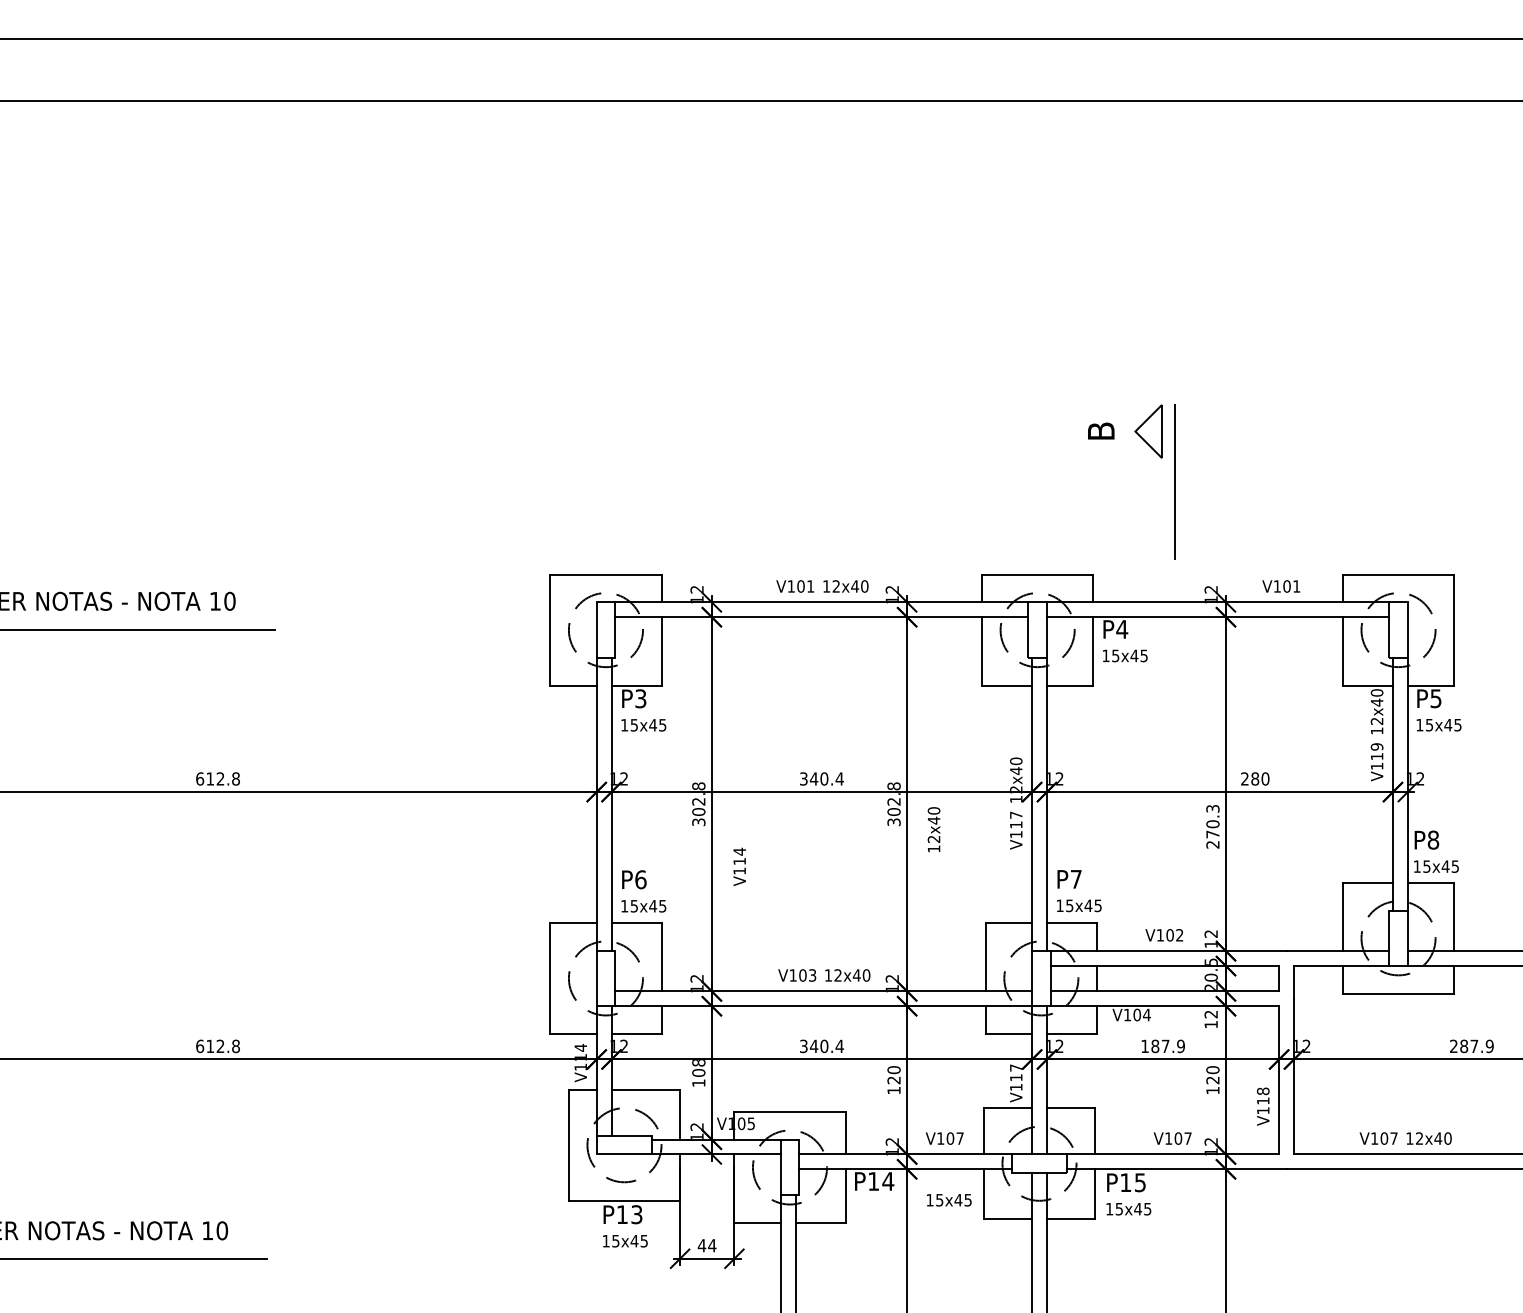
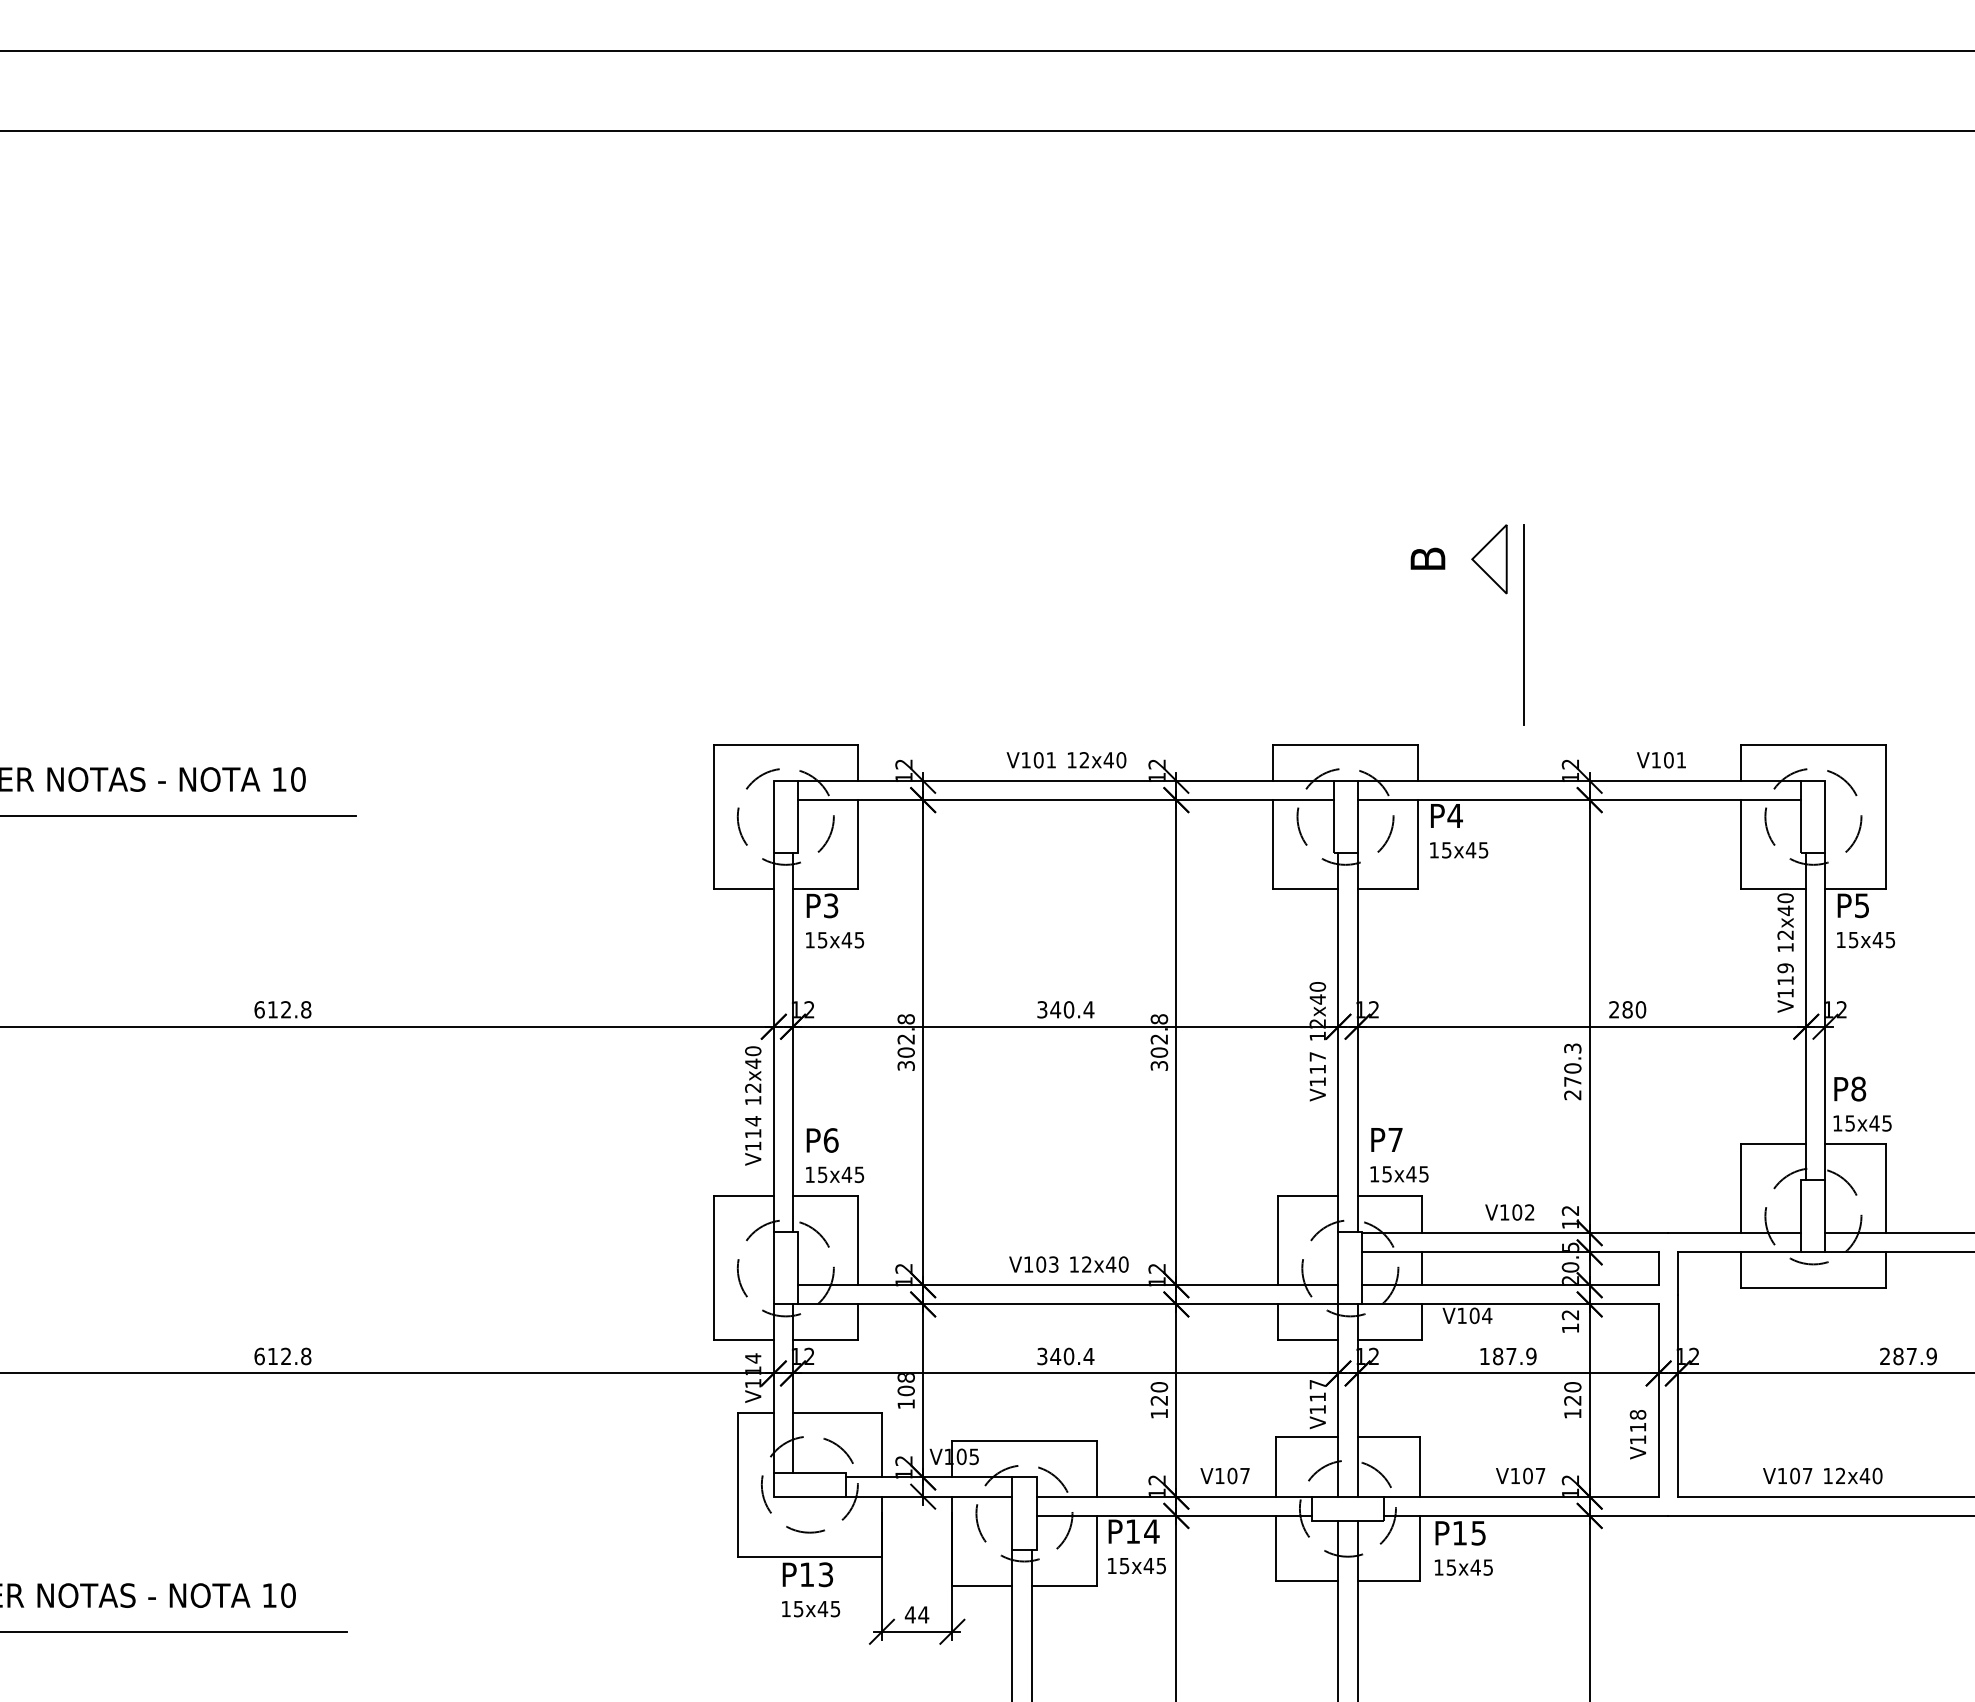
text: (934, 829) -> (753, 1075), moved
text: (739, 866) -> (753, 1140), moved
text: (948, 1200) -> (1136, 1566), moved

